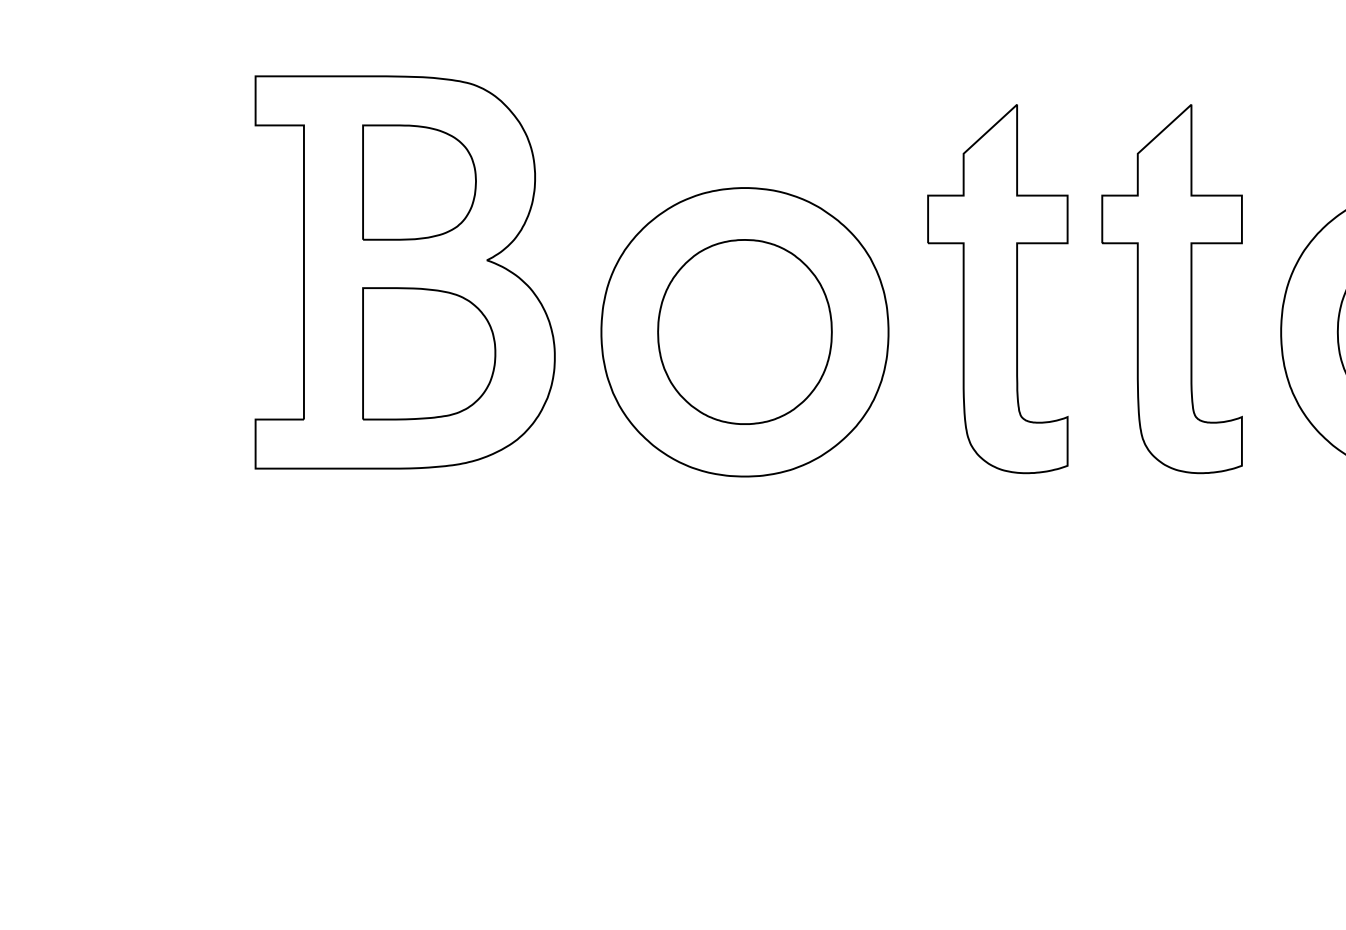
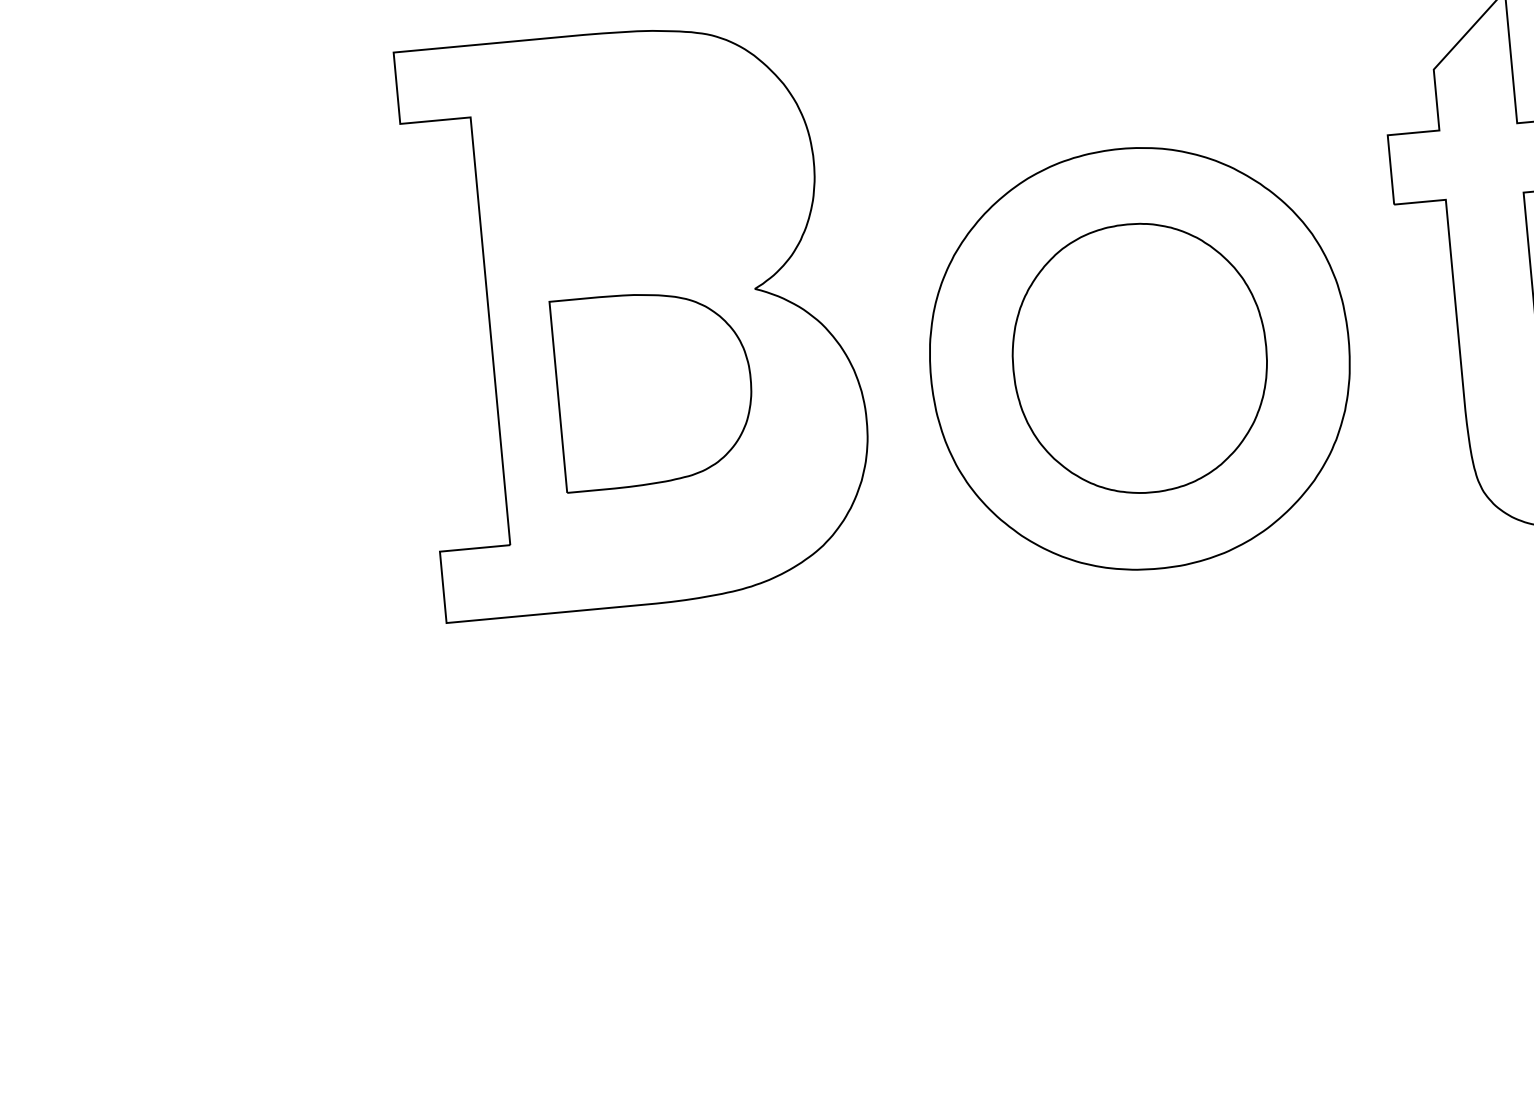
part: (419, 182) -> (646, 184), removed
part: (429, 353) -> (654, 387), moved

